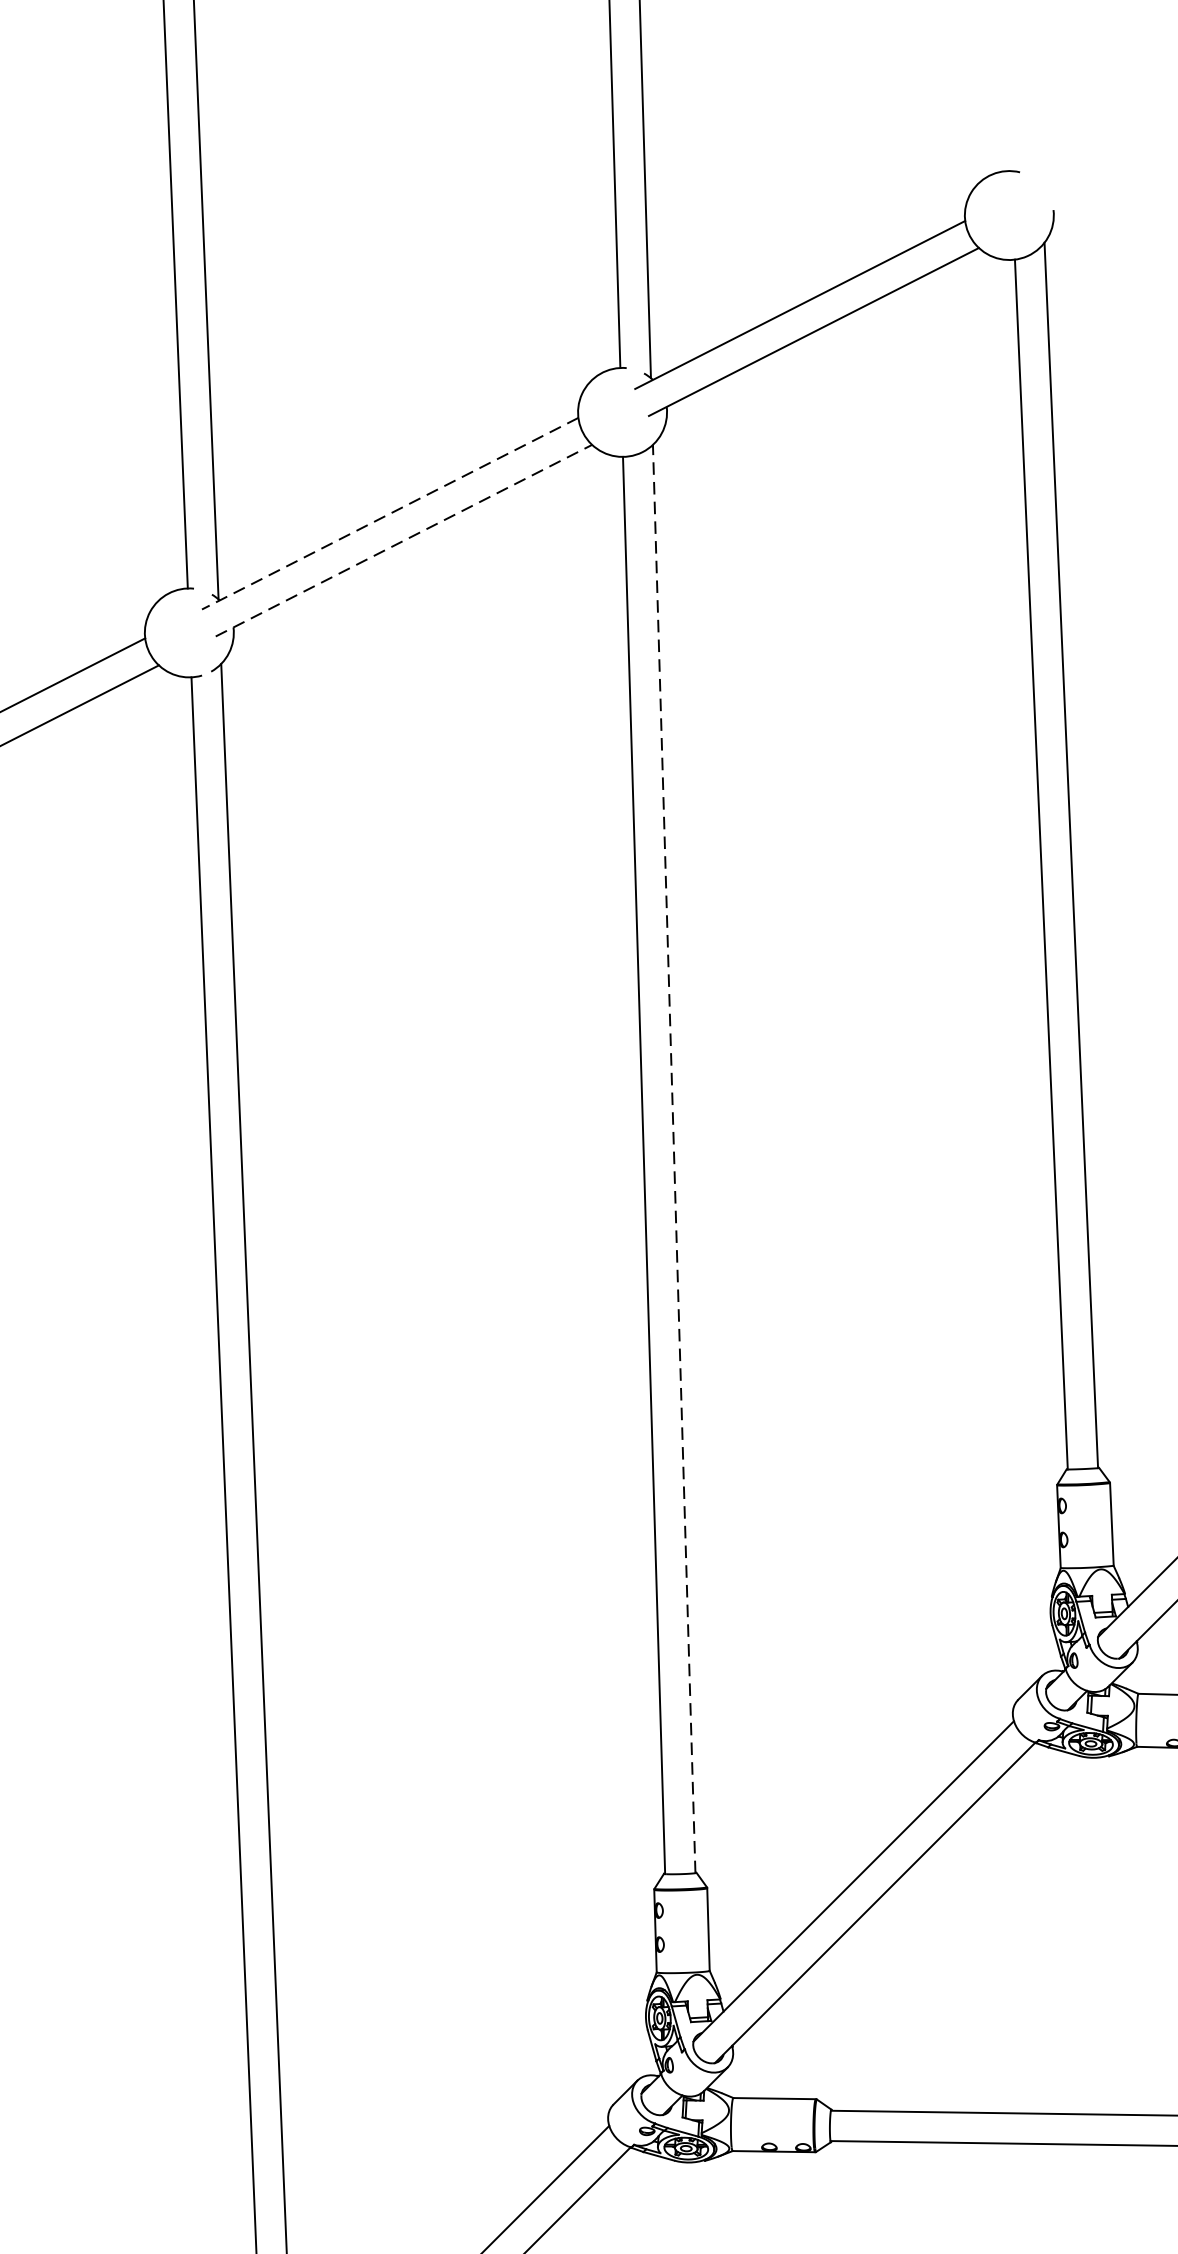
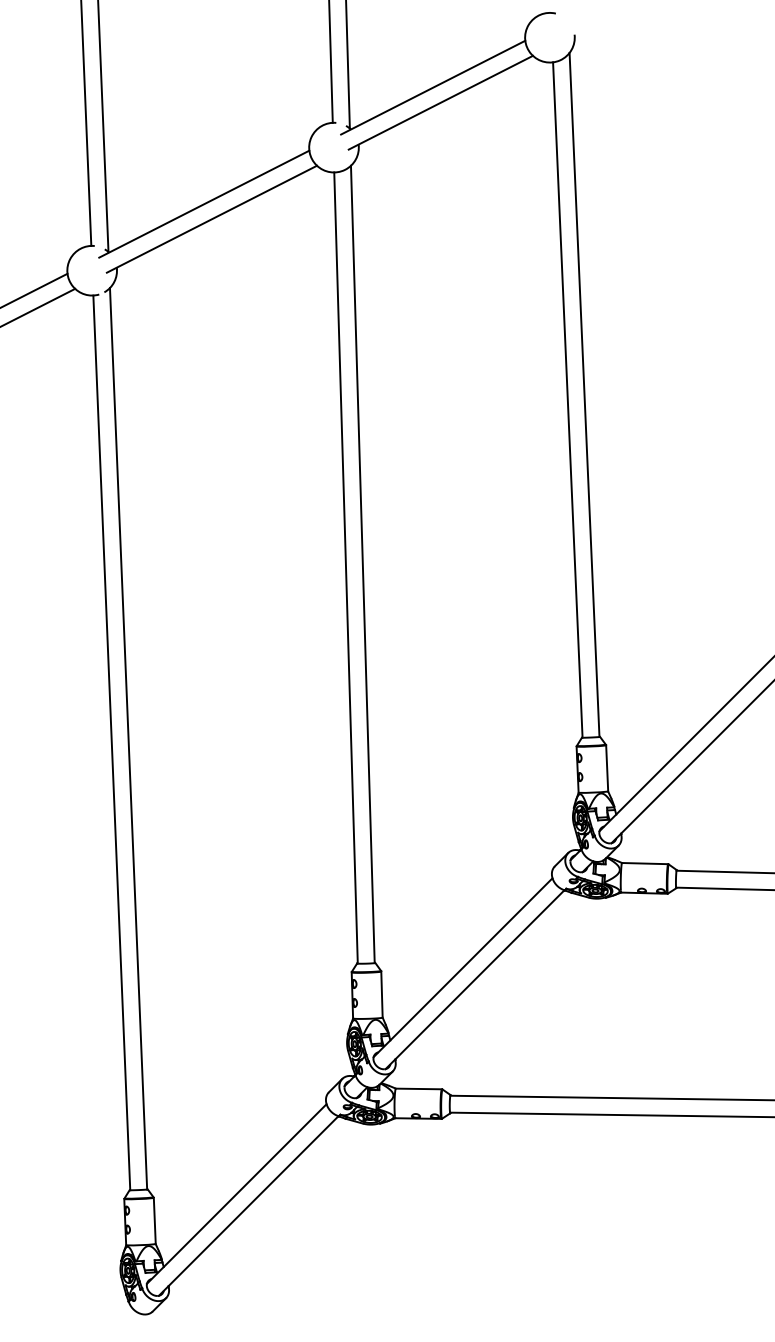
line: (390, 514) -> (204, 204), dashed -> solid
line: (403, 541) -> (211, 219), dashed -> solid
line: (673, 1159) -> (362, 564), dashed -> solid

